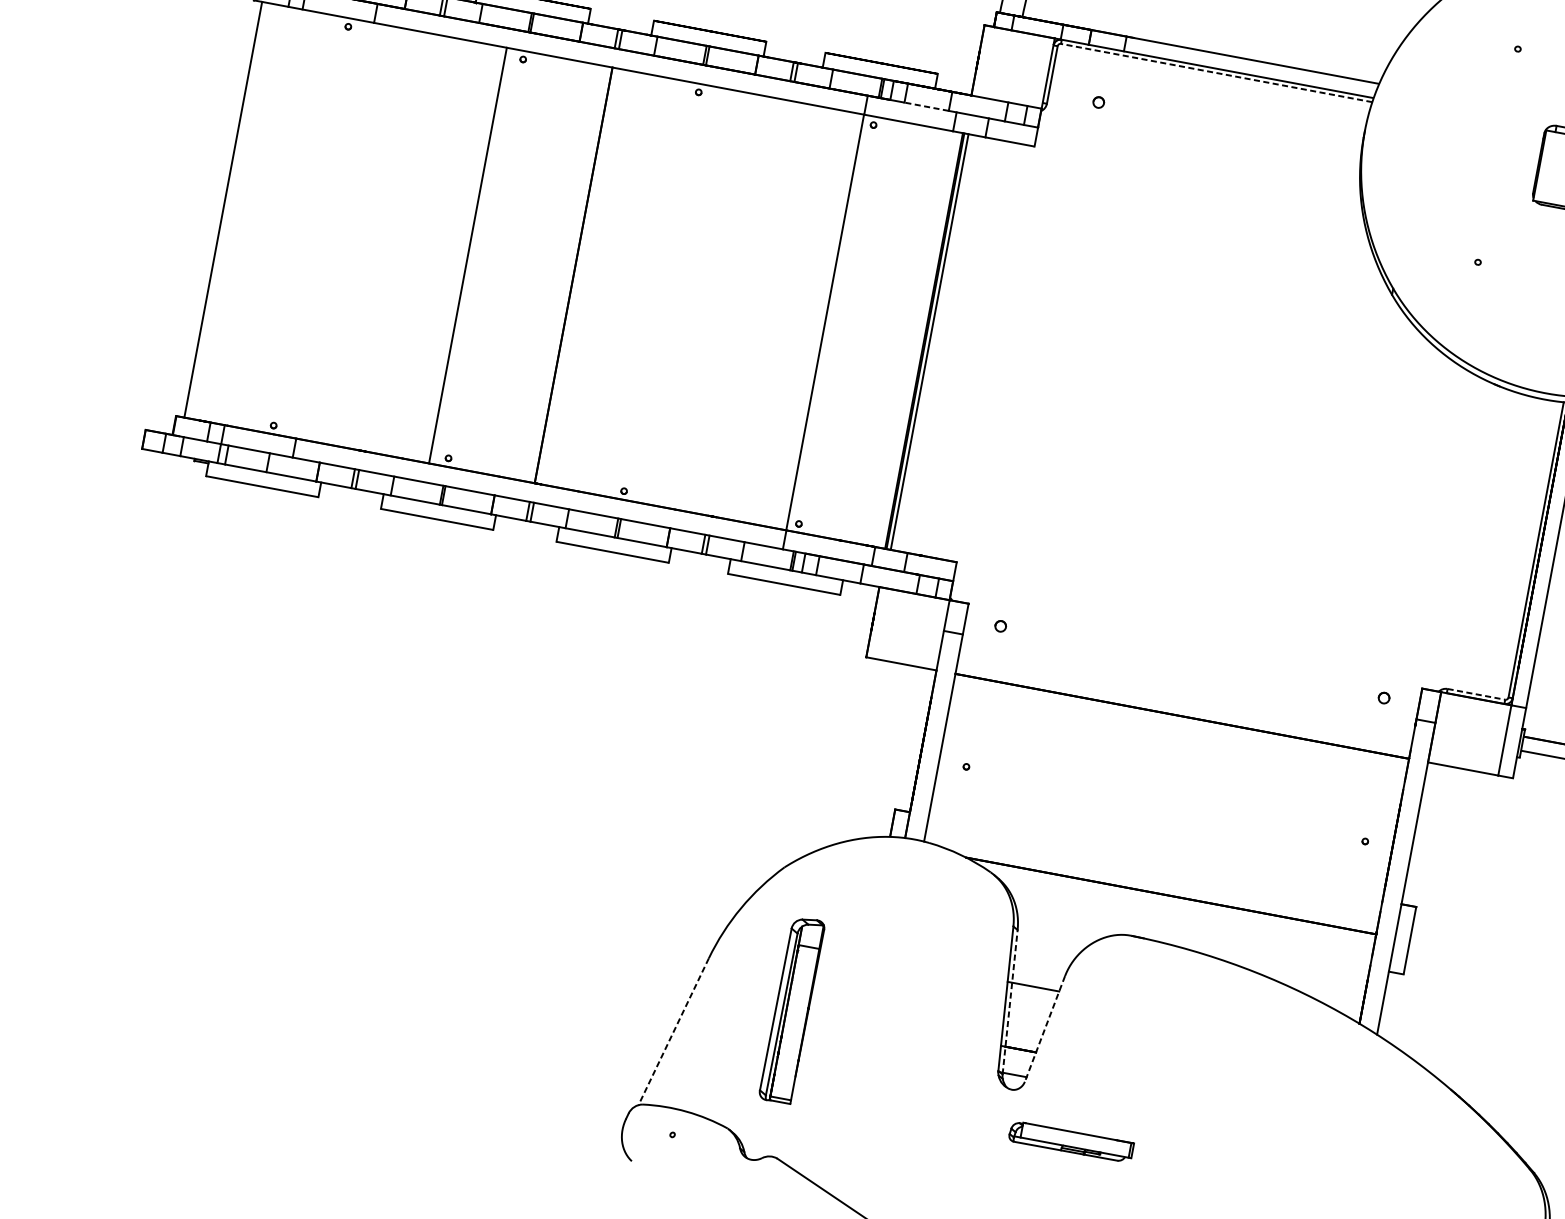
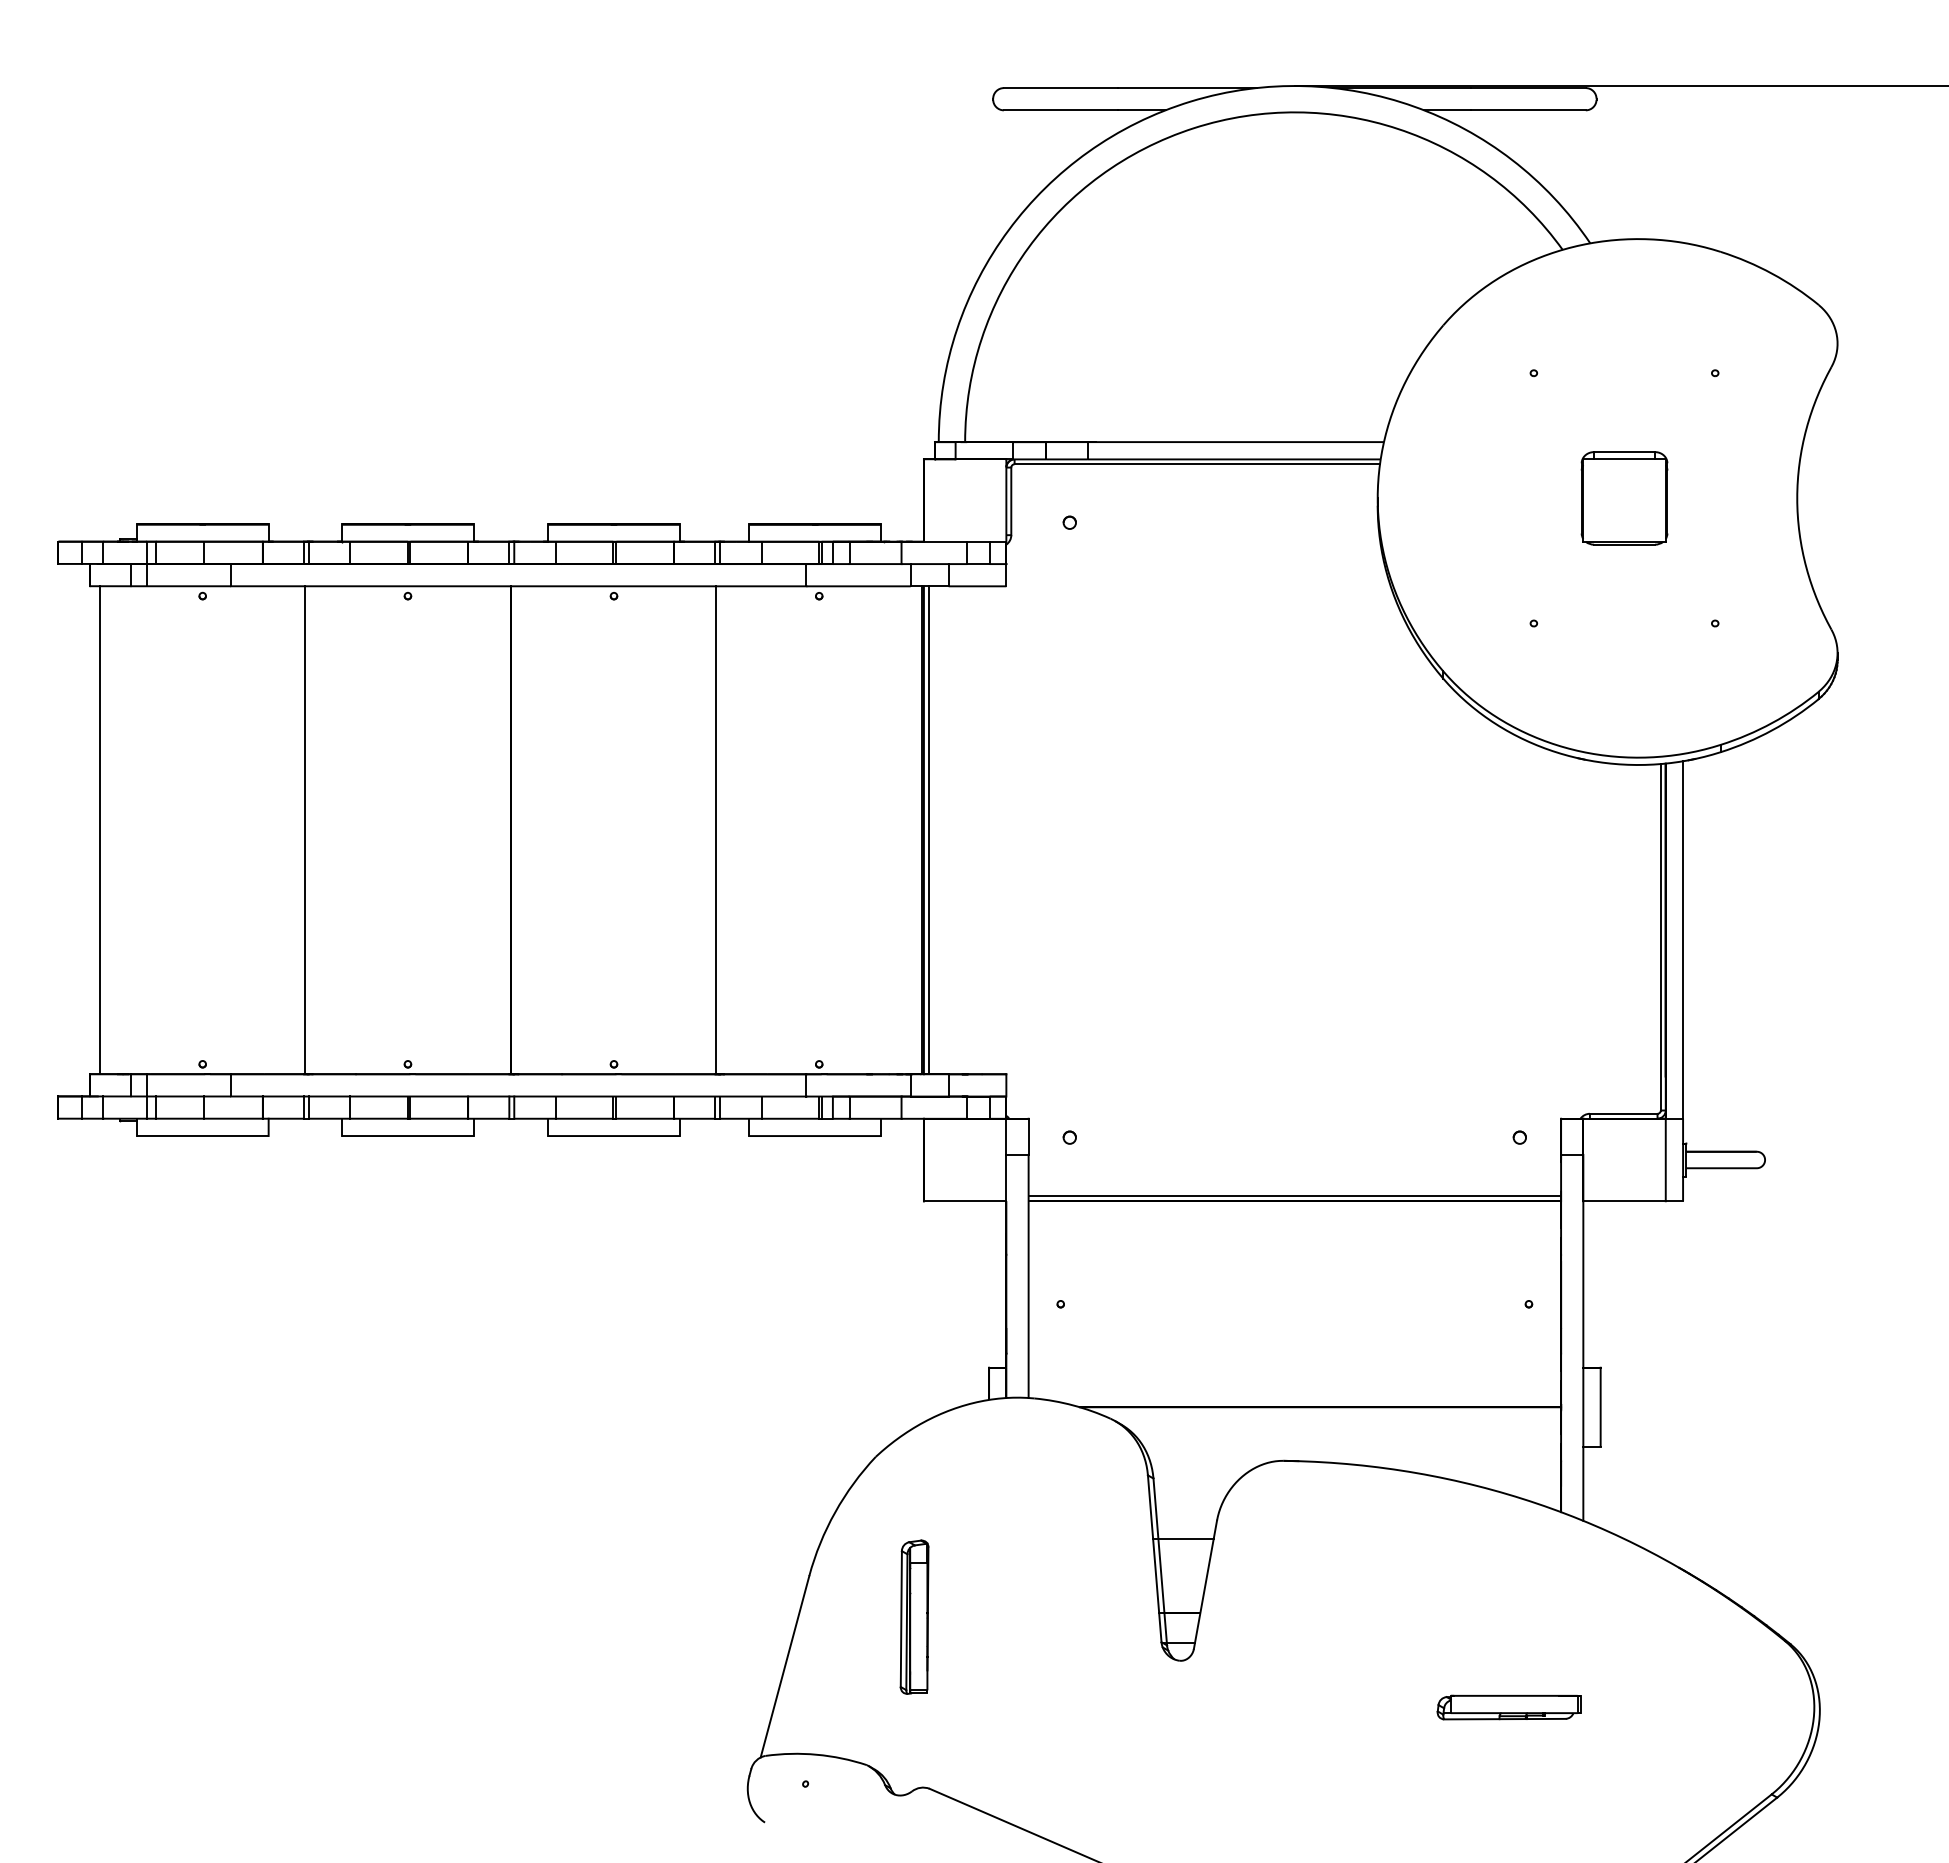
line: (1216, 73) -> (1197, 464), dashed -> solid
line: (926, 107) -> (875, 564), dashed -> solid
line: (467, 255) -> (304, 830), moved
line: (825, 322) -> (716, 830), moved
line: (1476, 694) -> (1623, 1113), dashed -> solid
line: (1182, 712) -> (1294, 1196), added
line: (1010, 1001) -> (1160, 1561), dashed -> solid
part: (792, 1009) -> (914, 1616), size x0.71
line: (1044, 1029) -> (1205, 1585), dashed -> solid
line: (674, 1031) -> (785, 1666), dashed -> solid
part: (1070, 1141) -> (1508, 1707), moved

